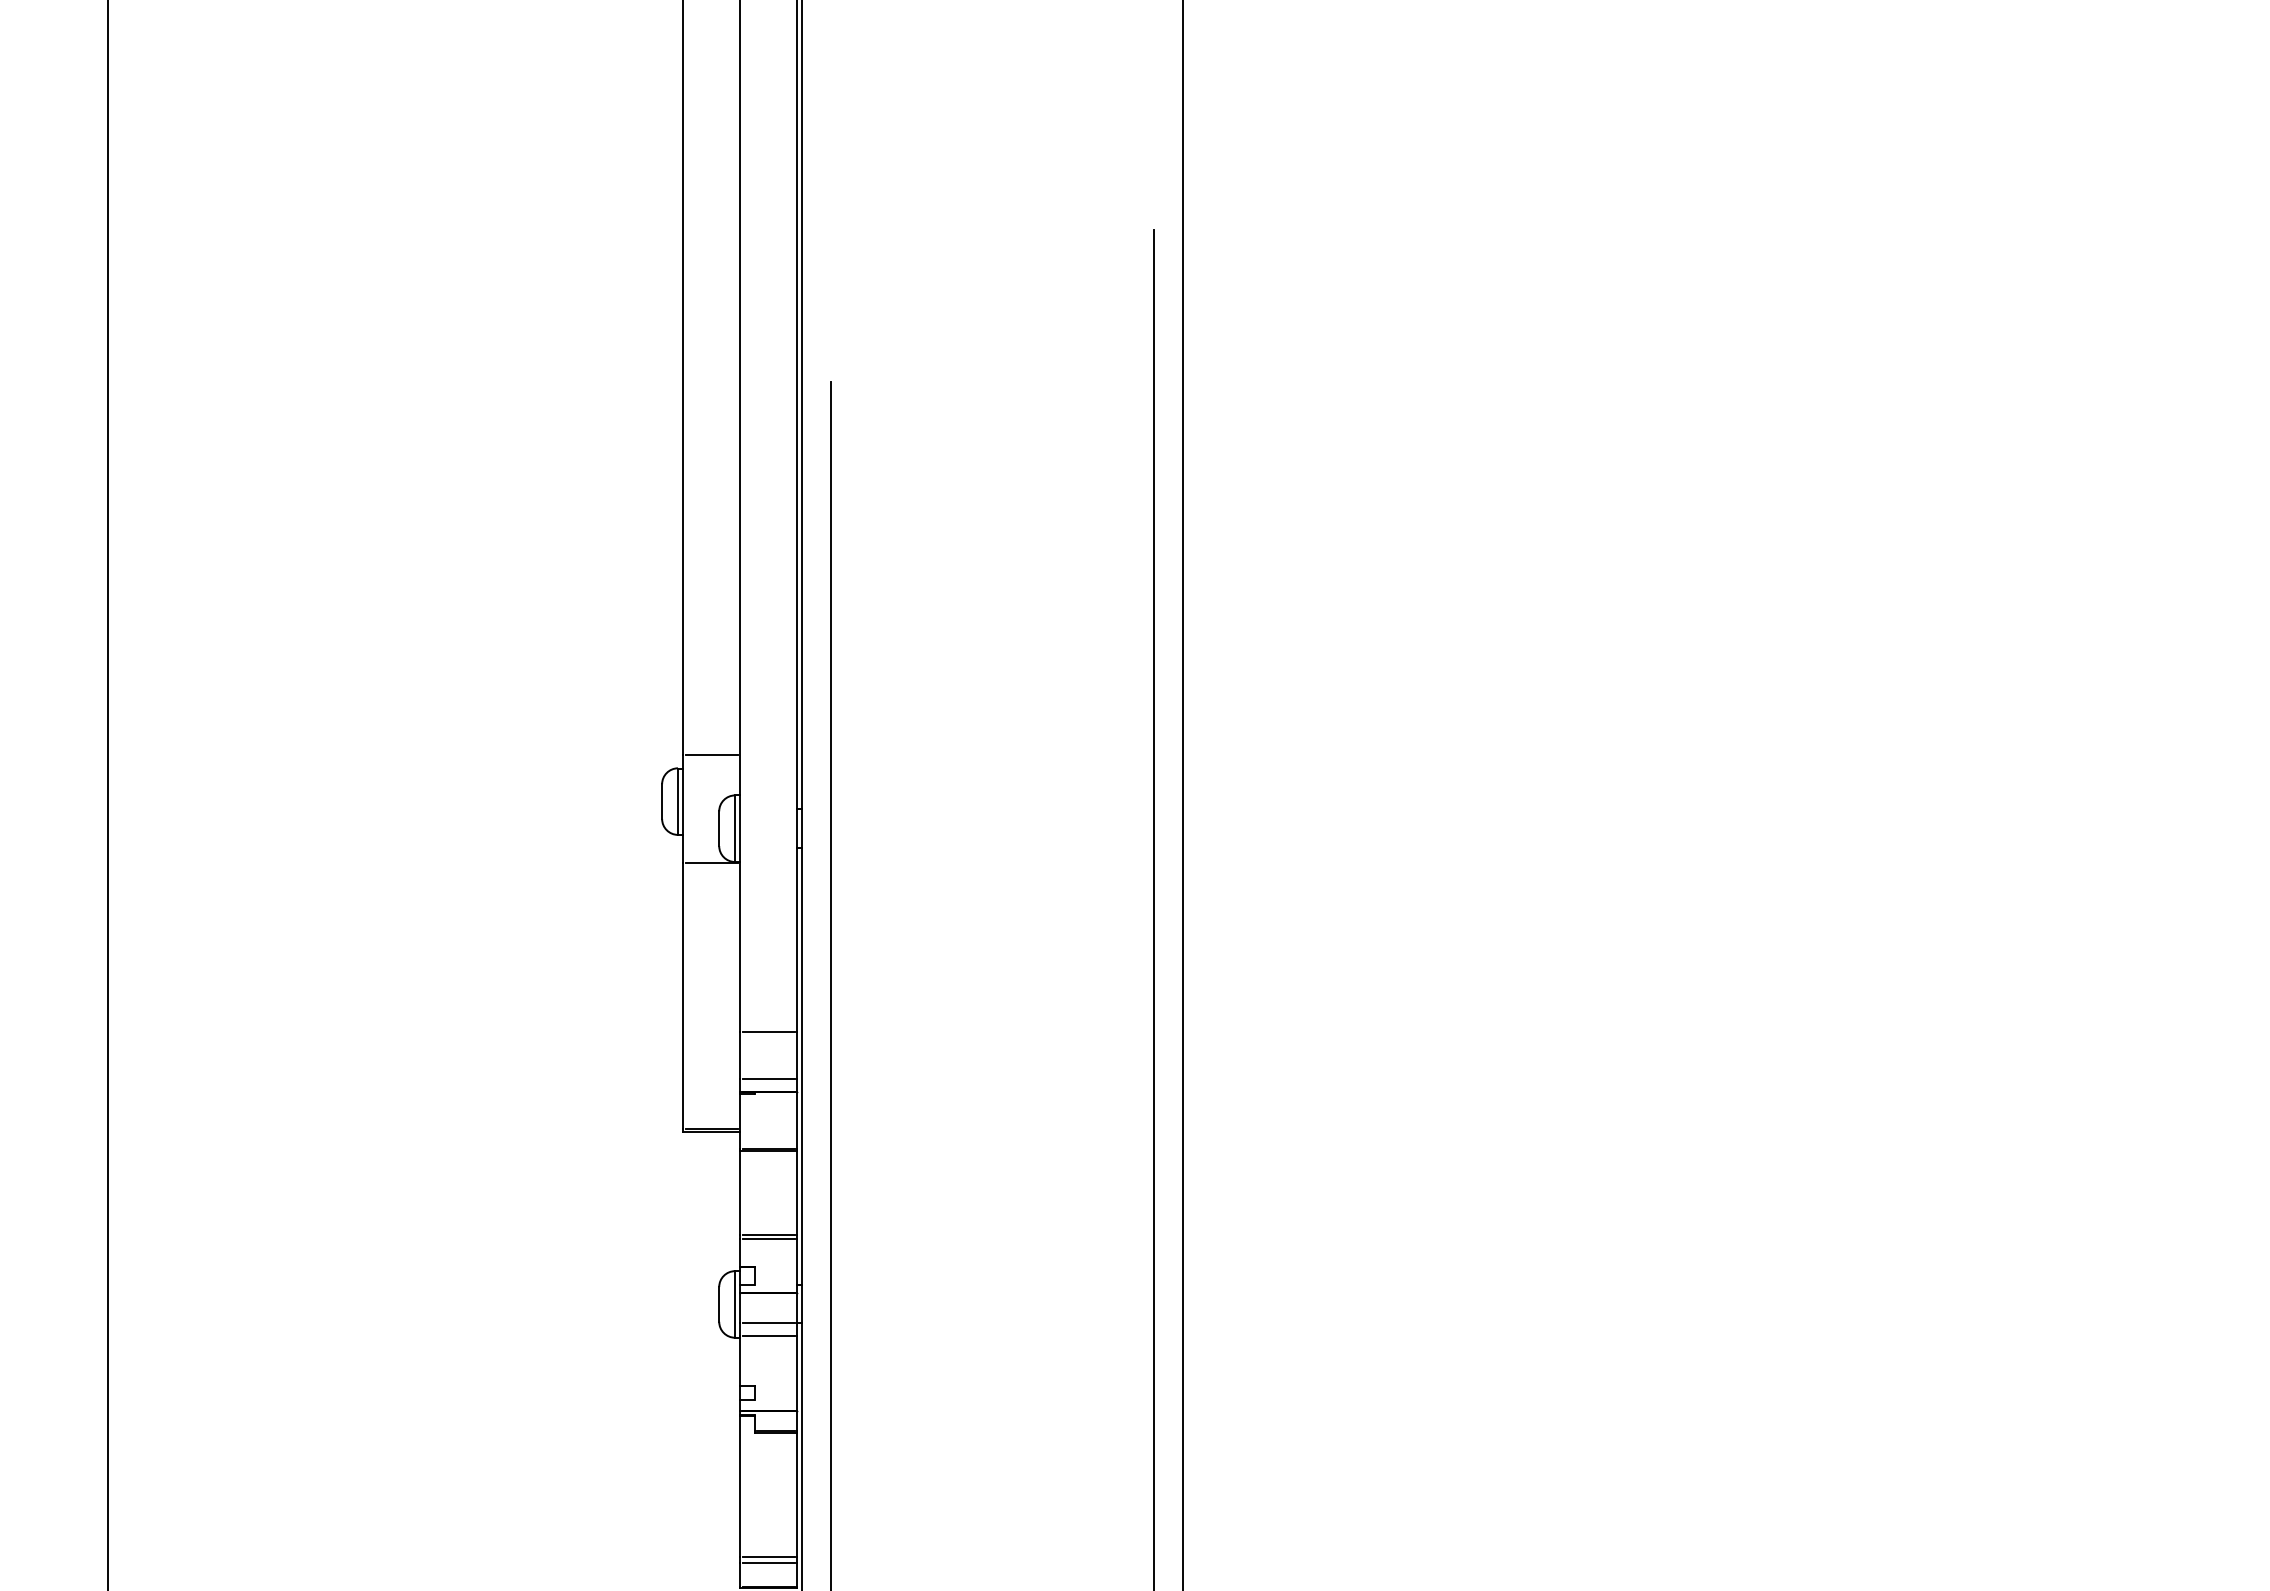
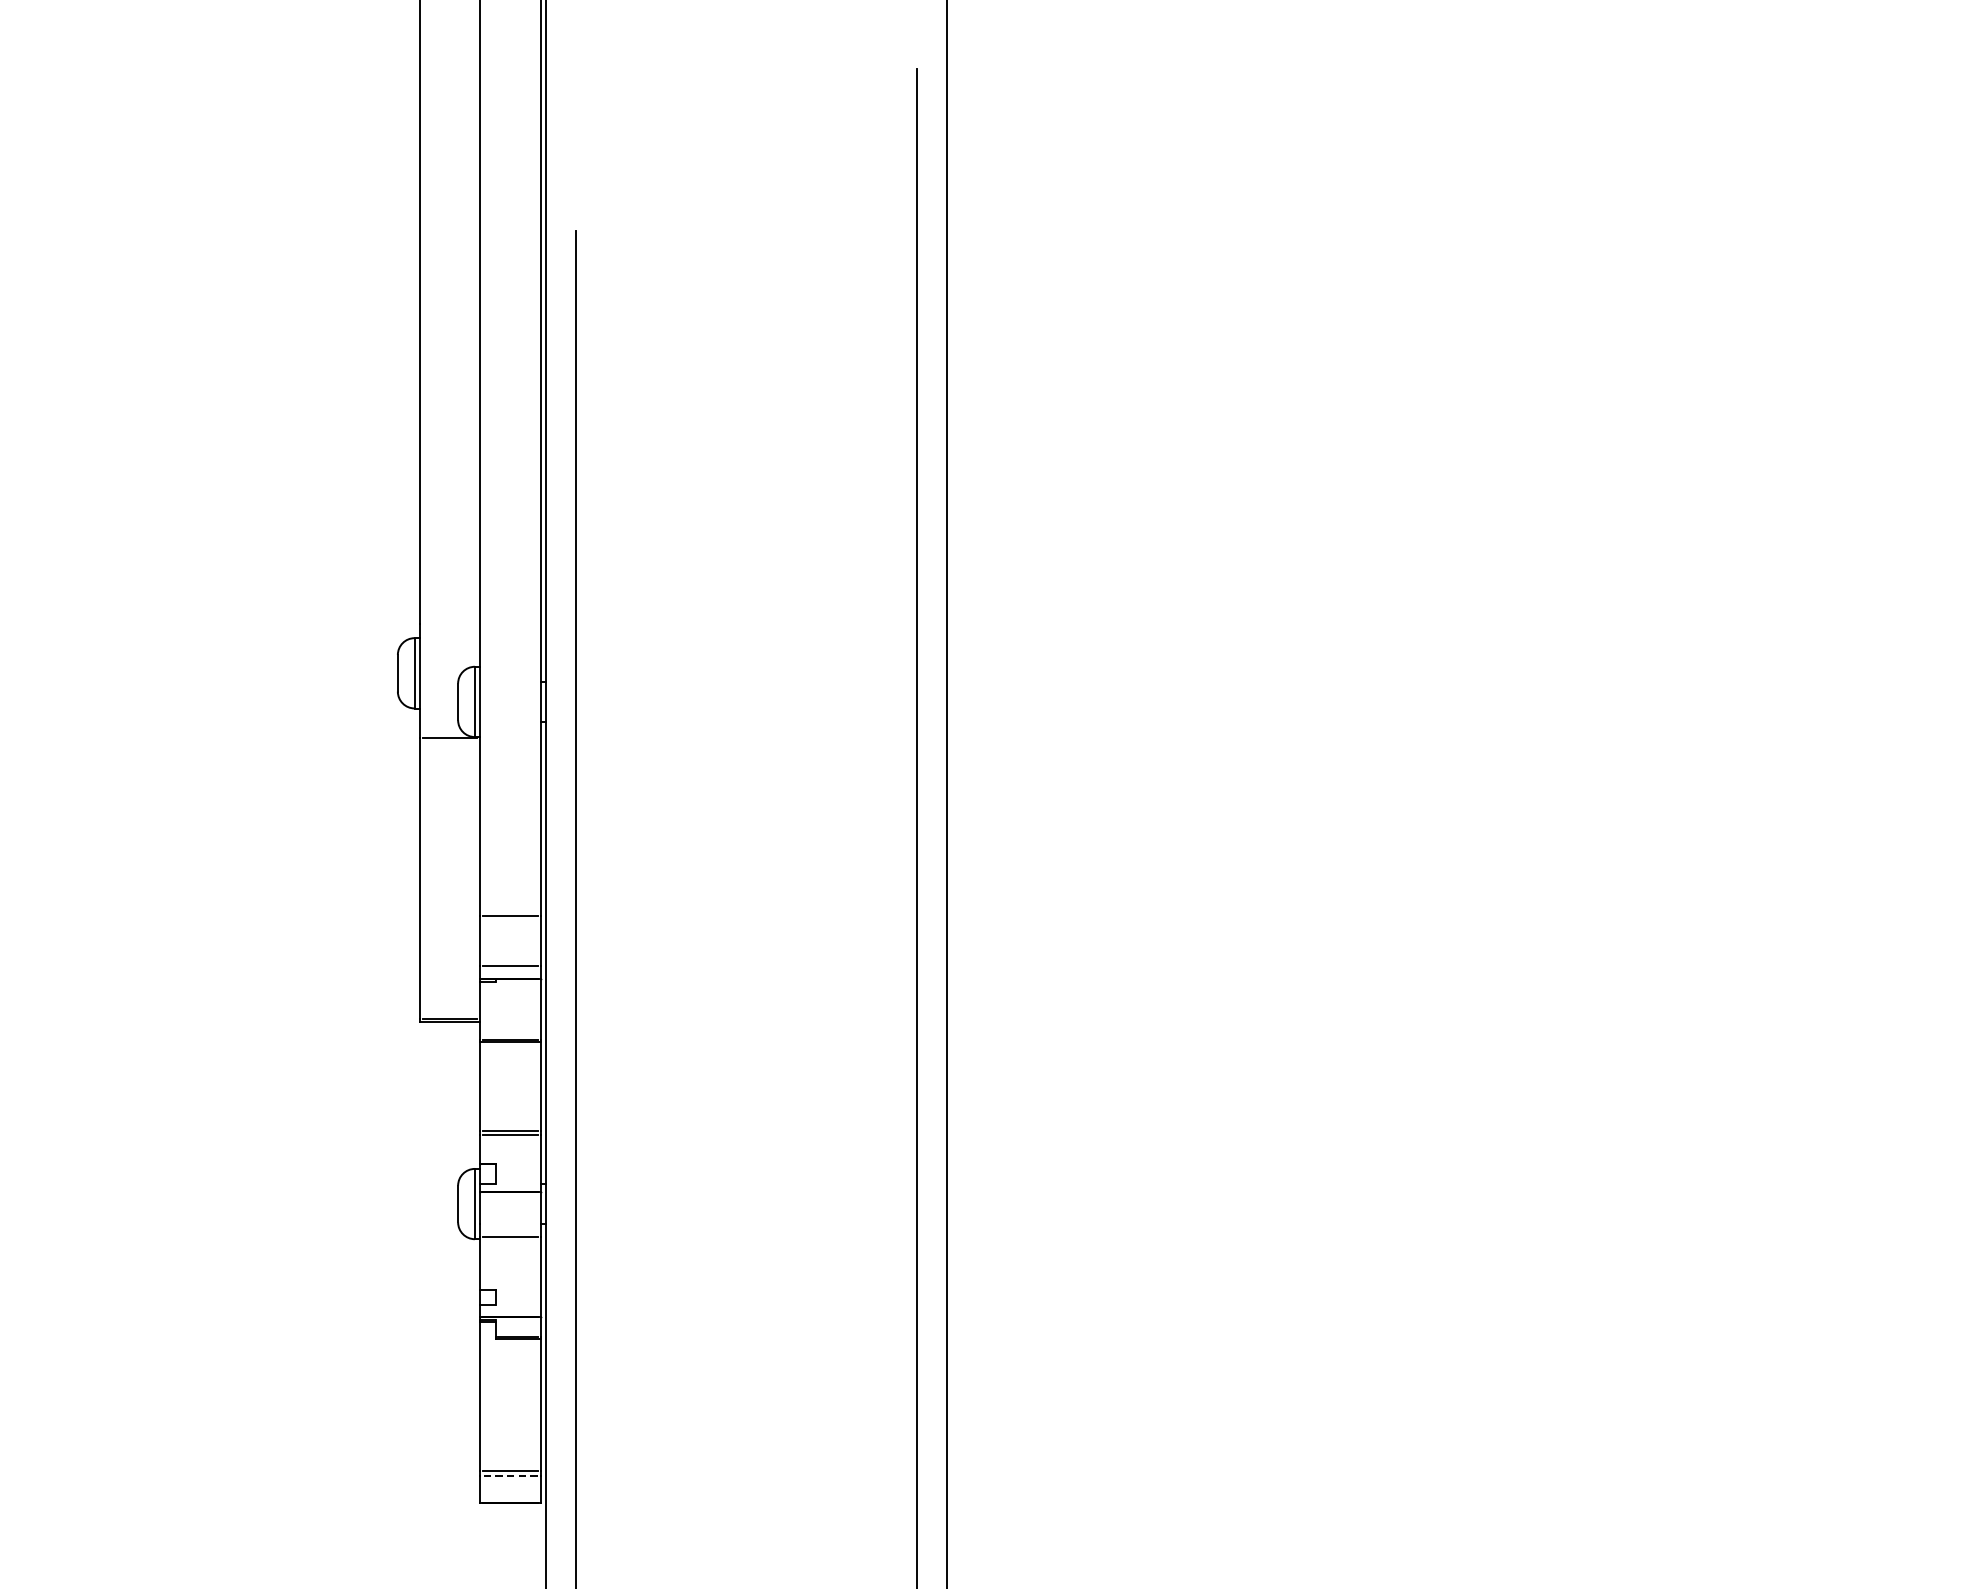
line: (711, 754) -> (449, 623), removed
line: (768, 1323) -> (510, 1224), removed
line: (768, 1562) -> (510, 1476), solid -> dashed

